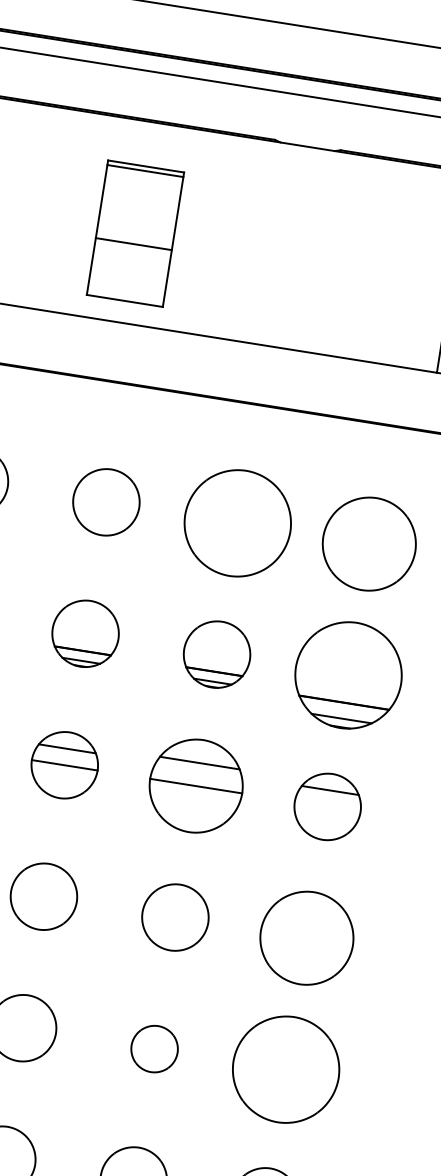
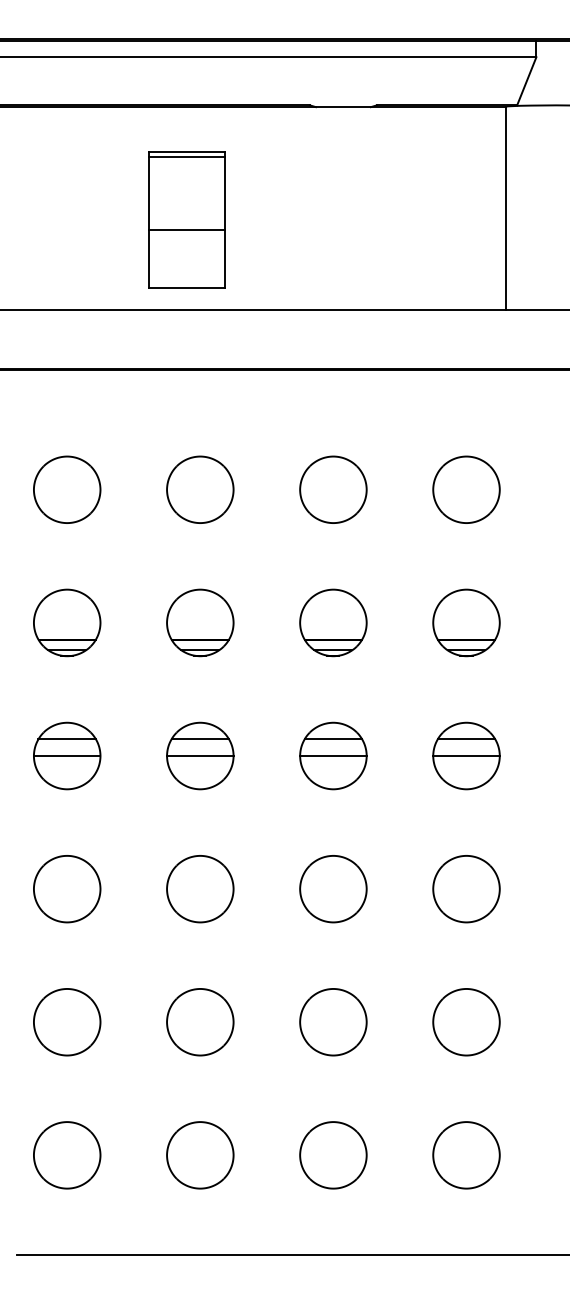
part: (238, 522) -> (333, 489), size x0.62
part: (369, 543) -> (466, 489), size x0.71
part: (348, 675) -> (466, 622), size x0.62
part: (196, 785) -> (333, 755), size x0.71
line: (327, 807) -> (466, 756), added
part: (306, 938) -> (466, 889), size x0.71
part: (154, 1049) -> (333, 1022), size x1.43
part: (286, 1070) -> (466, 1022), size x0.62

